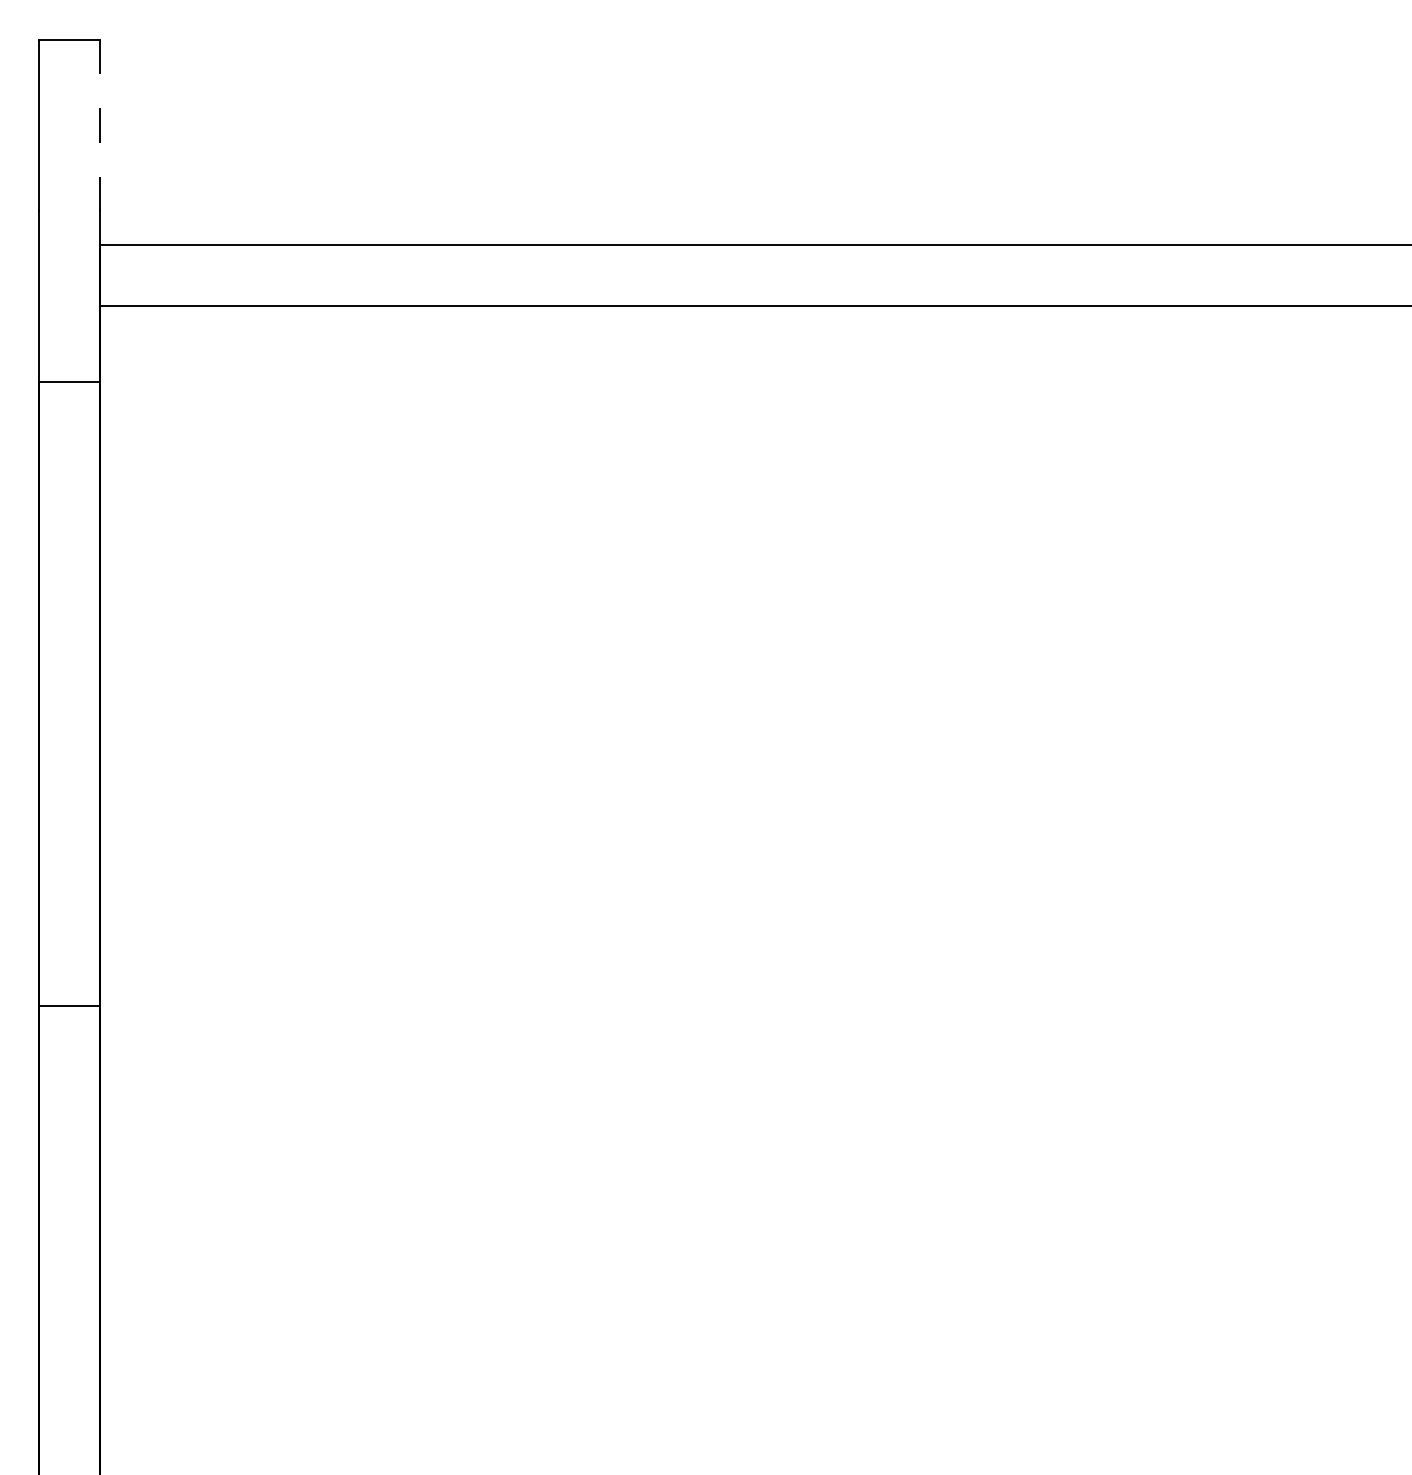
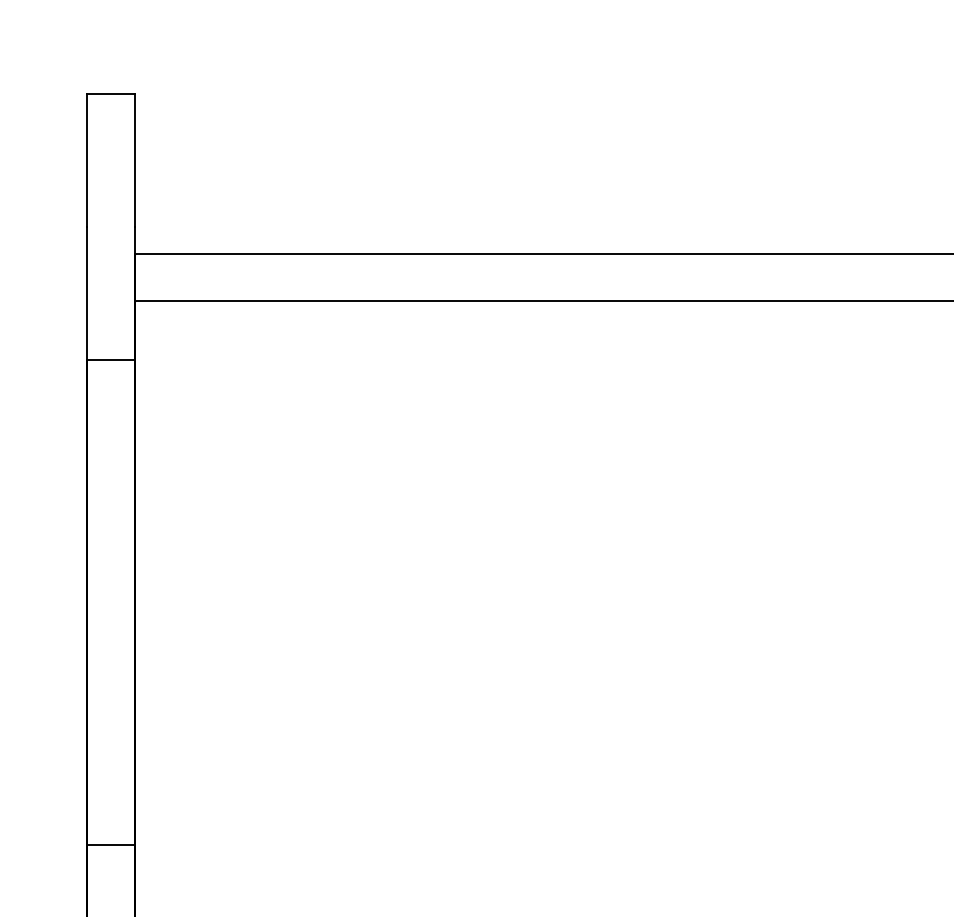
line: (100, 126) -> (134, 161), dashed -> solid

